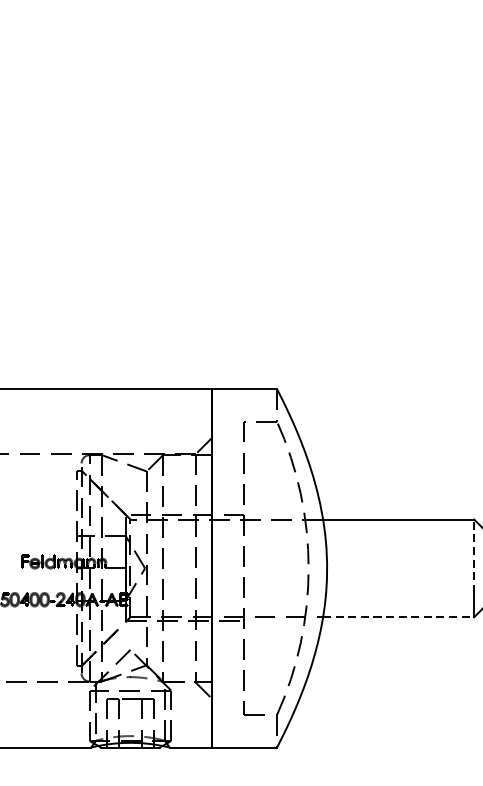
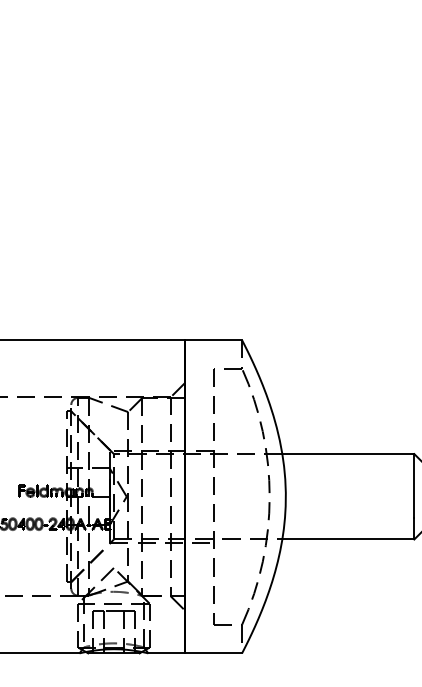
line: (474, 555) -> (414, 485), dashed -> solid
line: (398, 617) -> (348, 539), dashed -> solid

